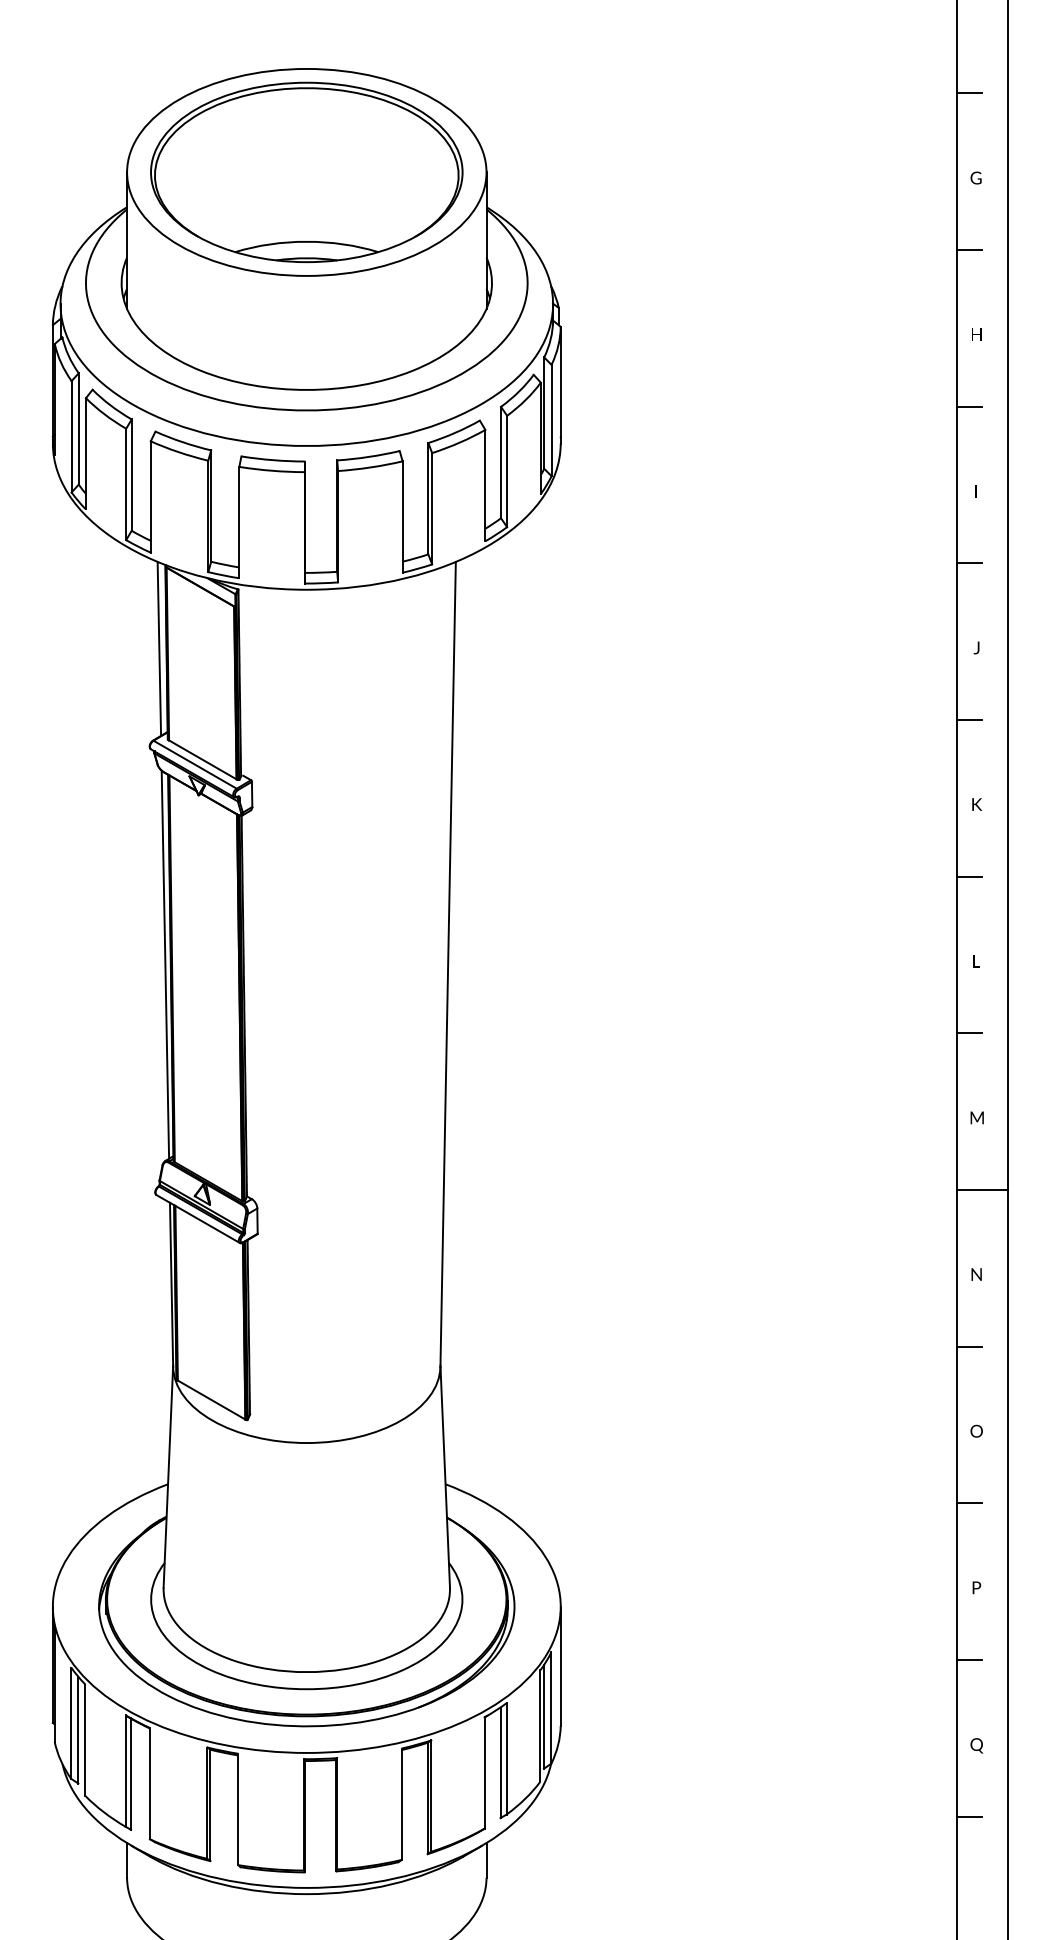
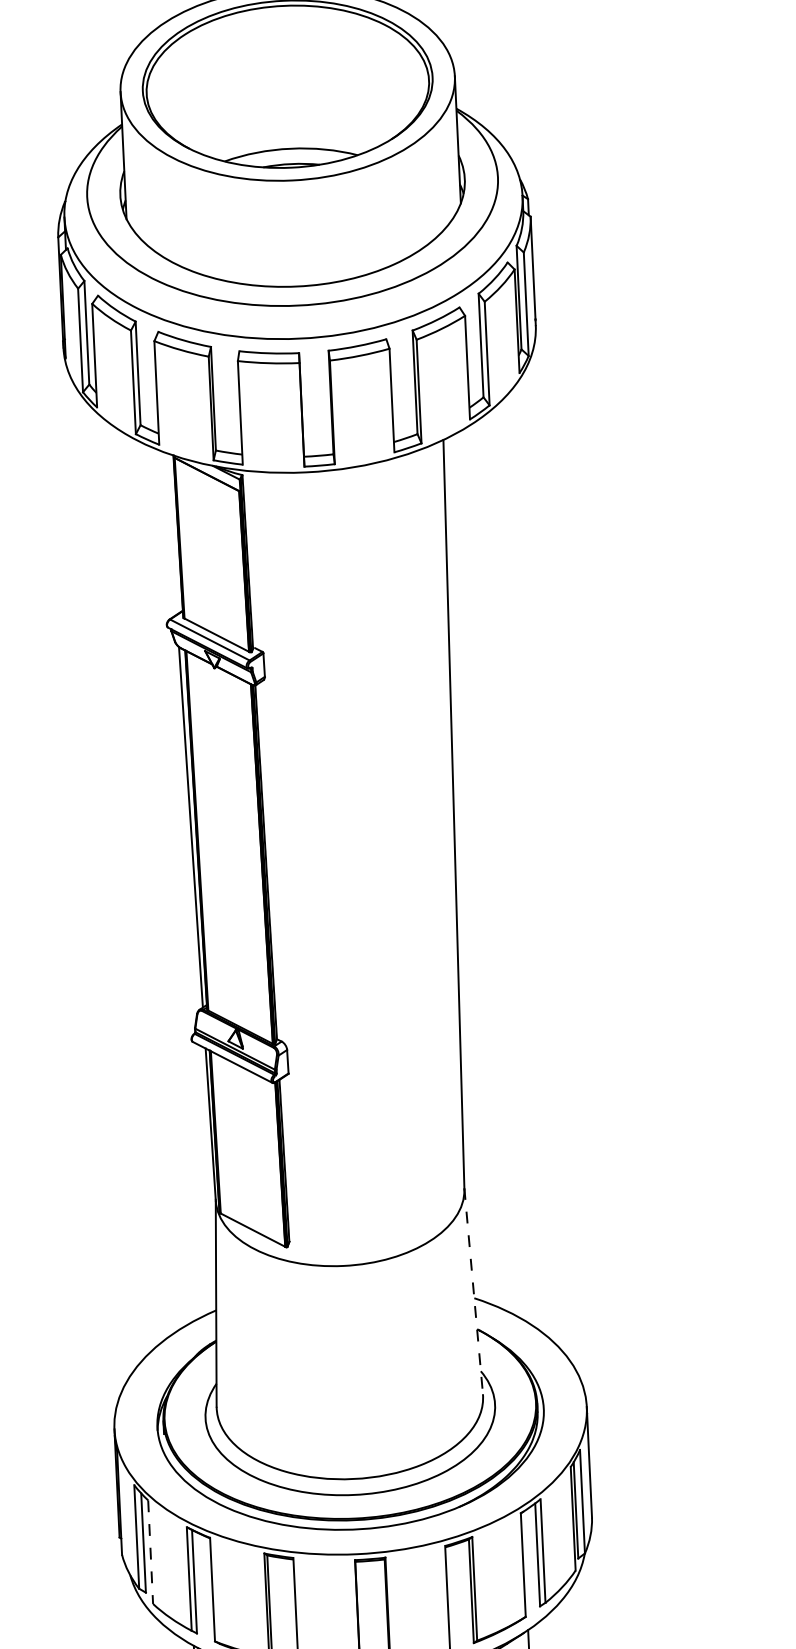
line: (159, 648) -> (171, 533), removed
line: (445, 1477) -> (473, 1291), solid -> dashed
line: (85, 1740) -> (150, 1552), solid -> dashed

